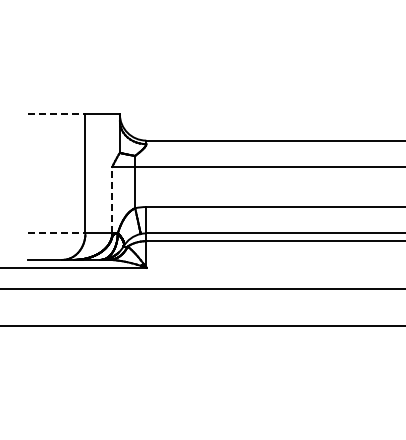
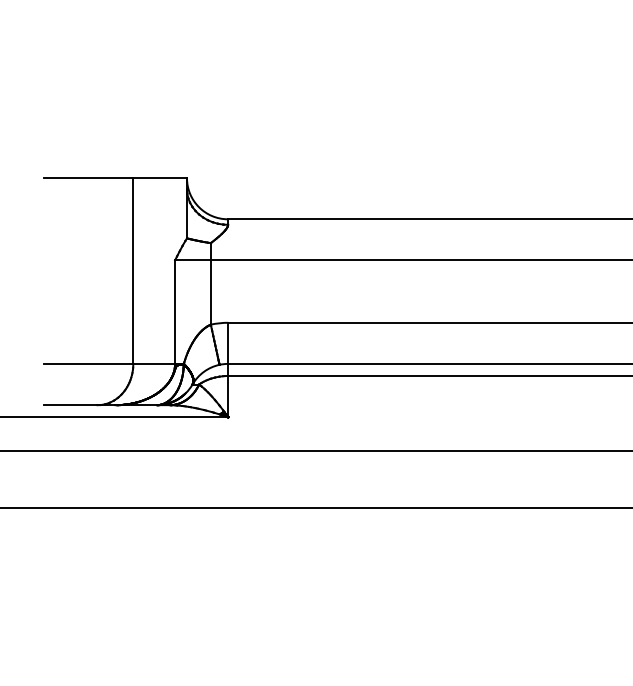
line: (56, 114) -> (88, 178), dashed -> solid
line: (112, 199) -> (175, 311), dashed -> solid
line: (56, 233) -> (88, 364), dashed -> solid

